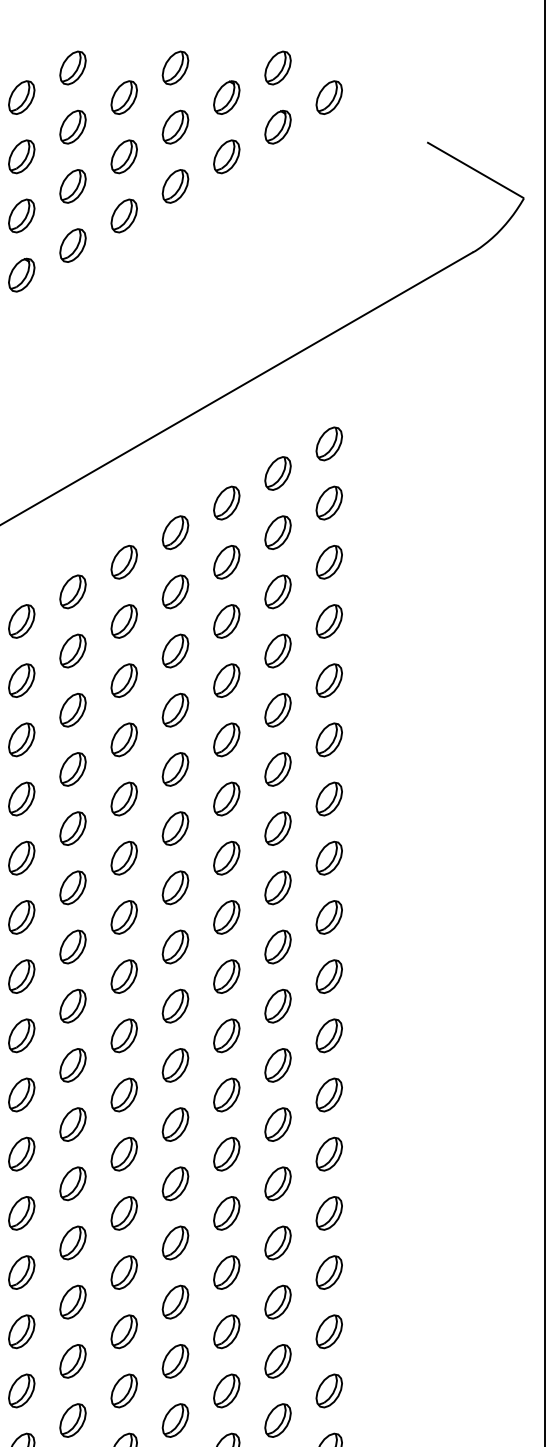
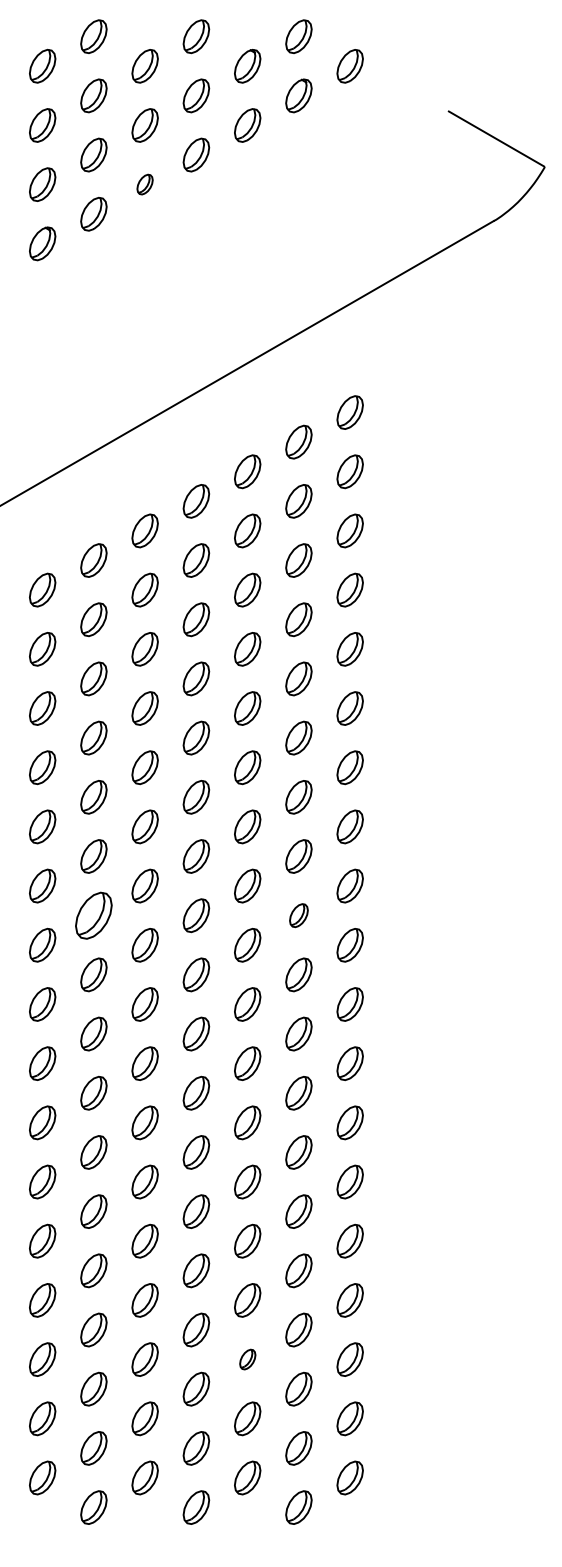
part: (123, 215) -> (144, 184), size x0.6
part: (72, 946) -> (93, 915), size x1.4
part: (277, 946) -> (298, 915), size x0.7
part: (226, 1390) -> (247, 1359), size x0.6

